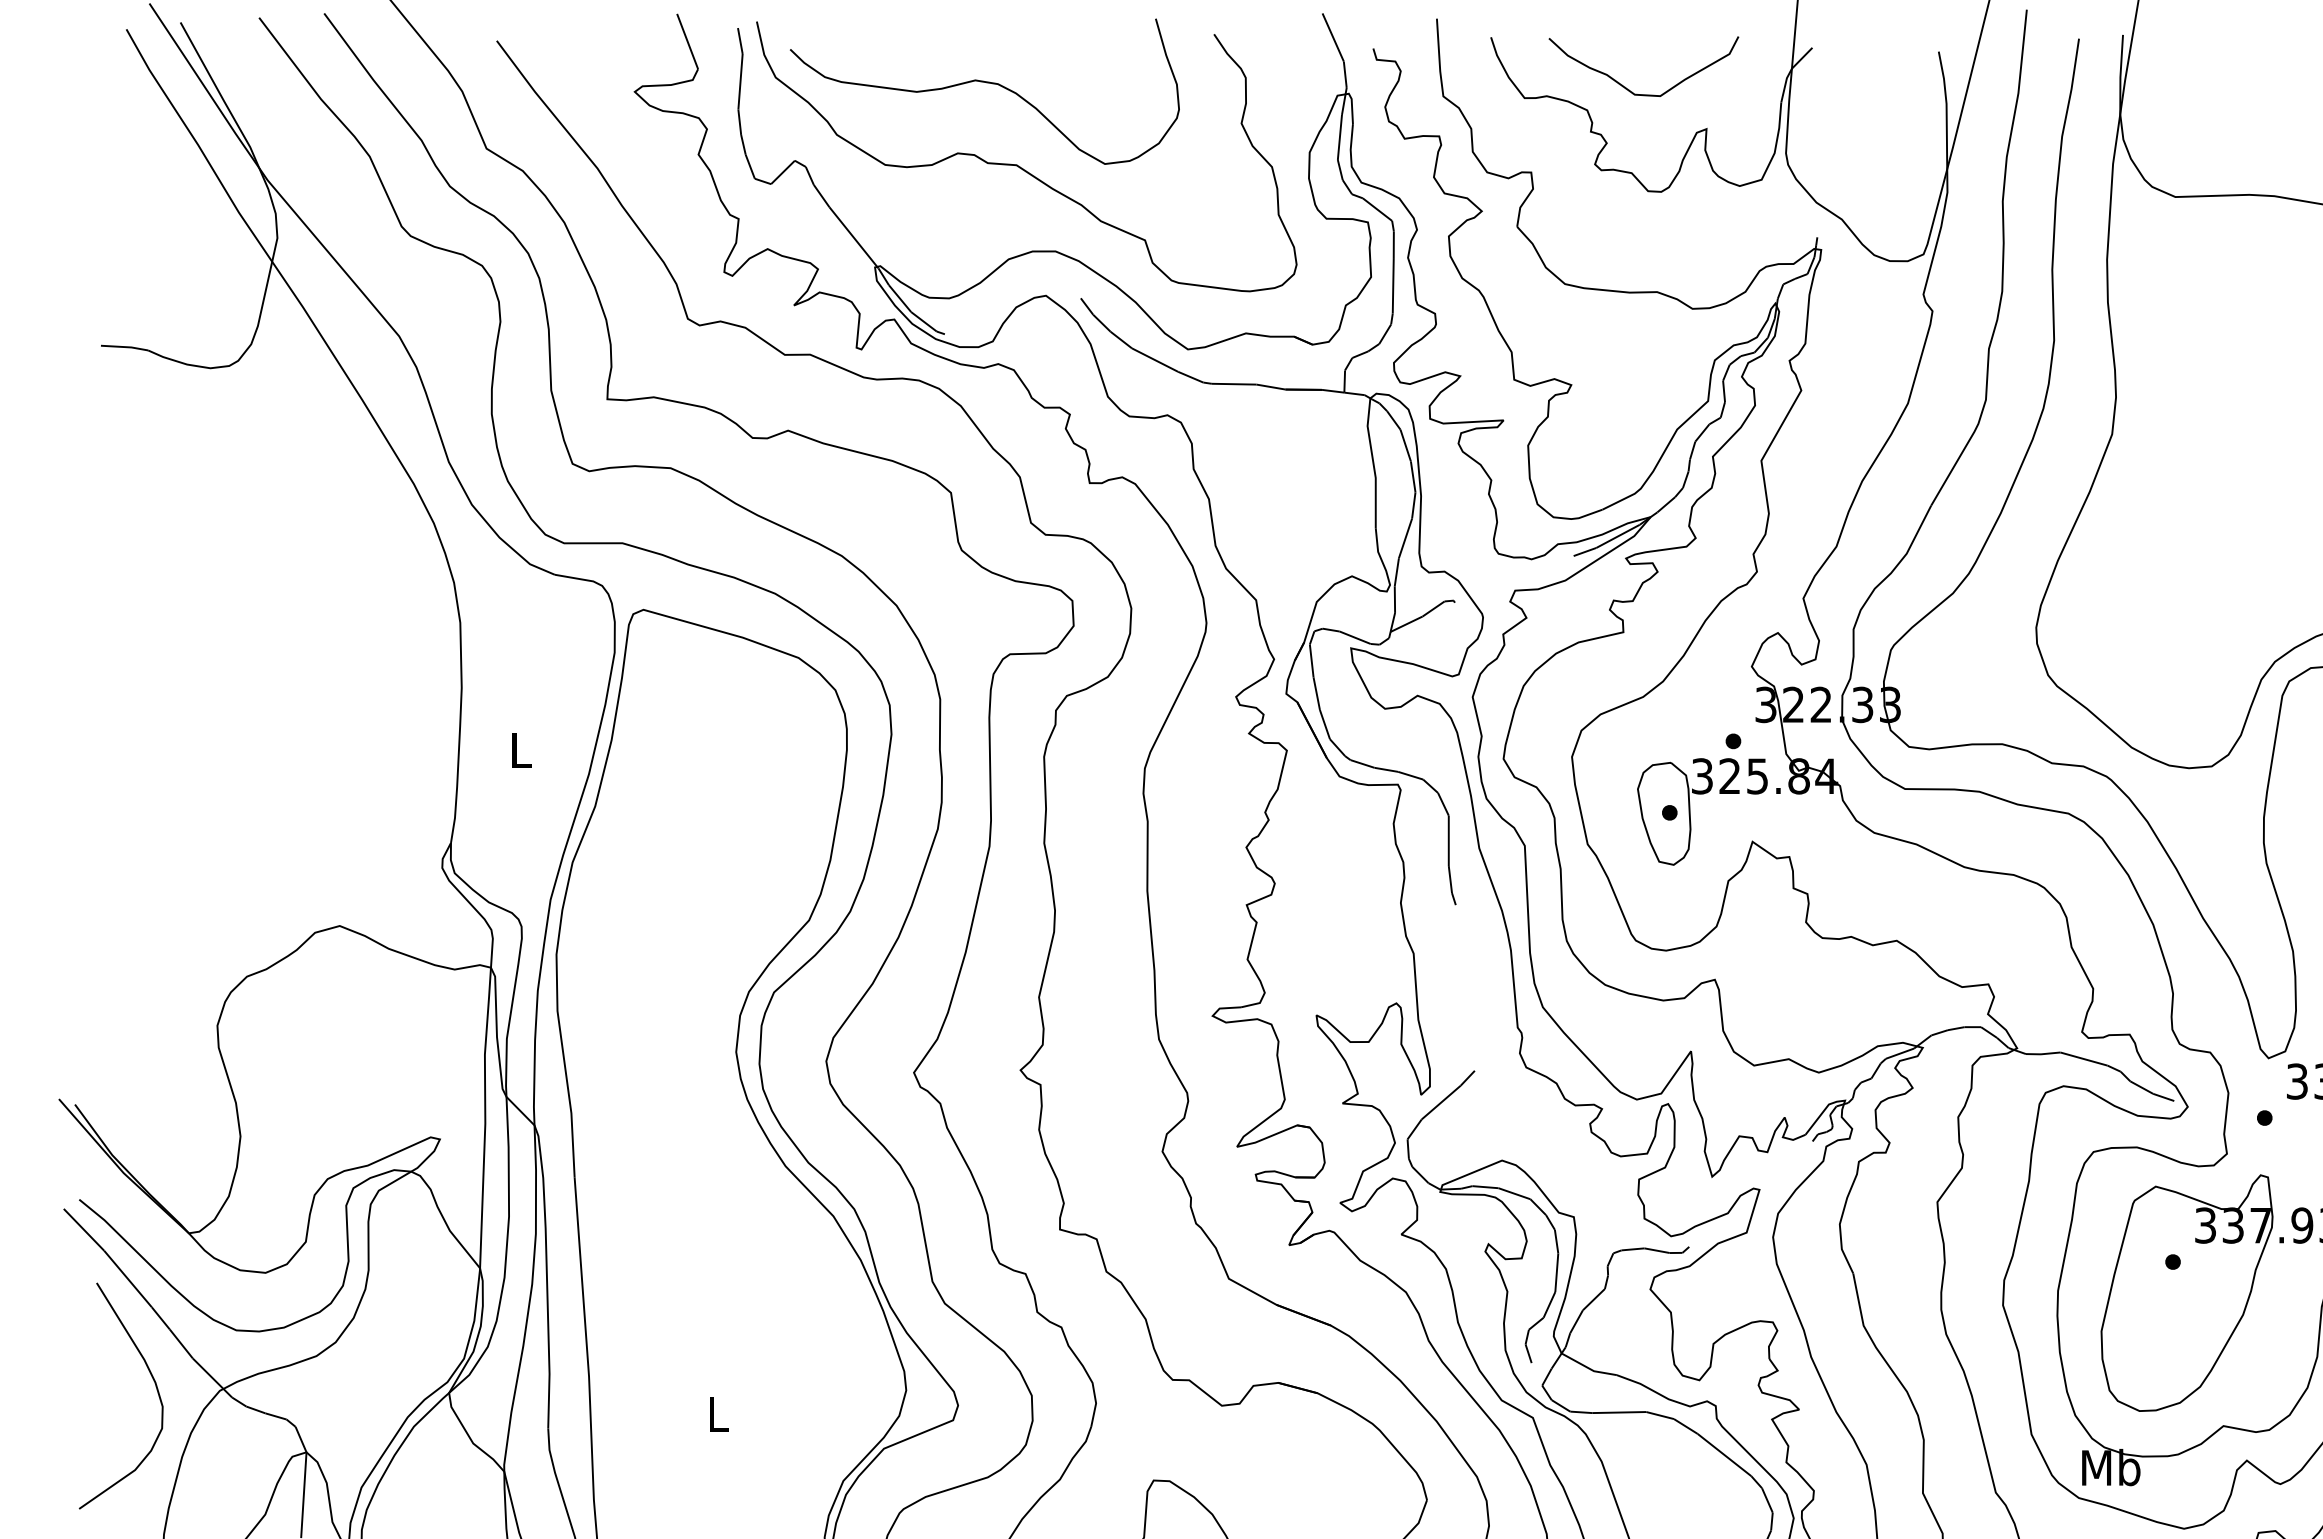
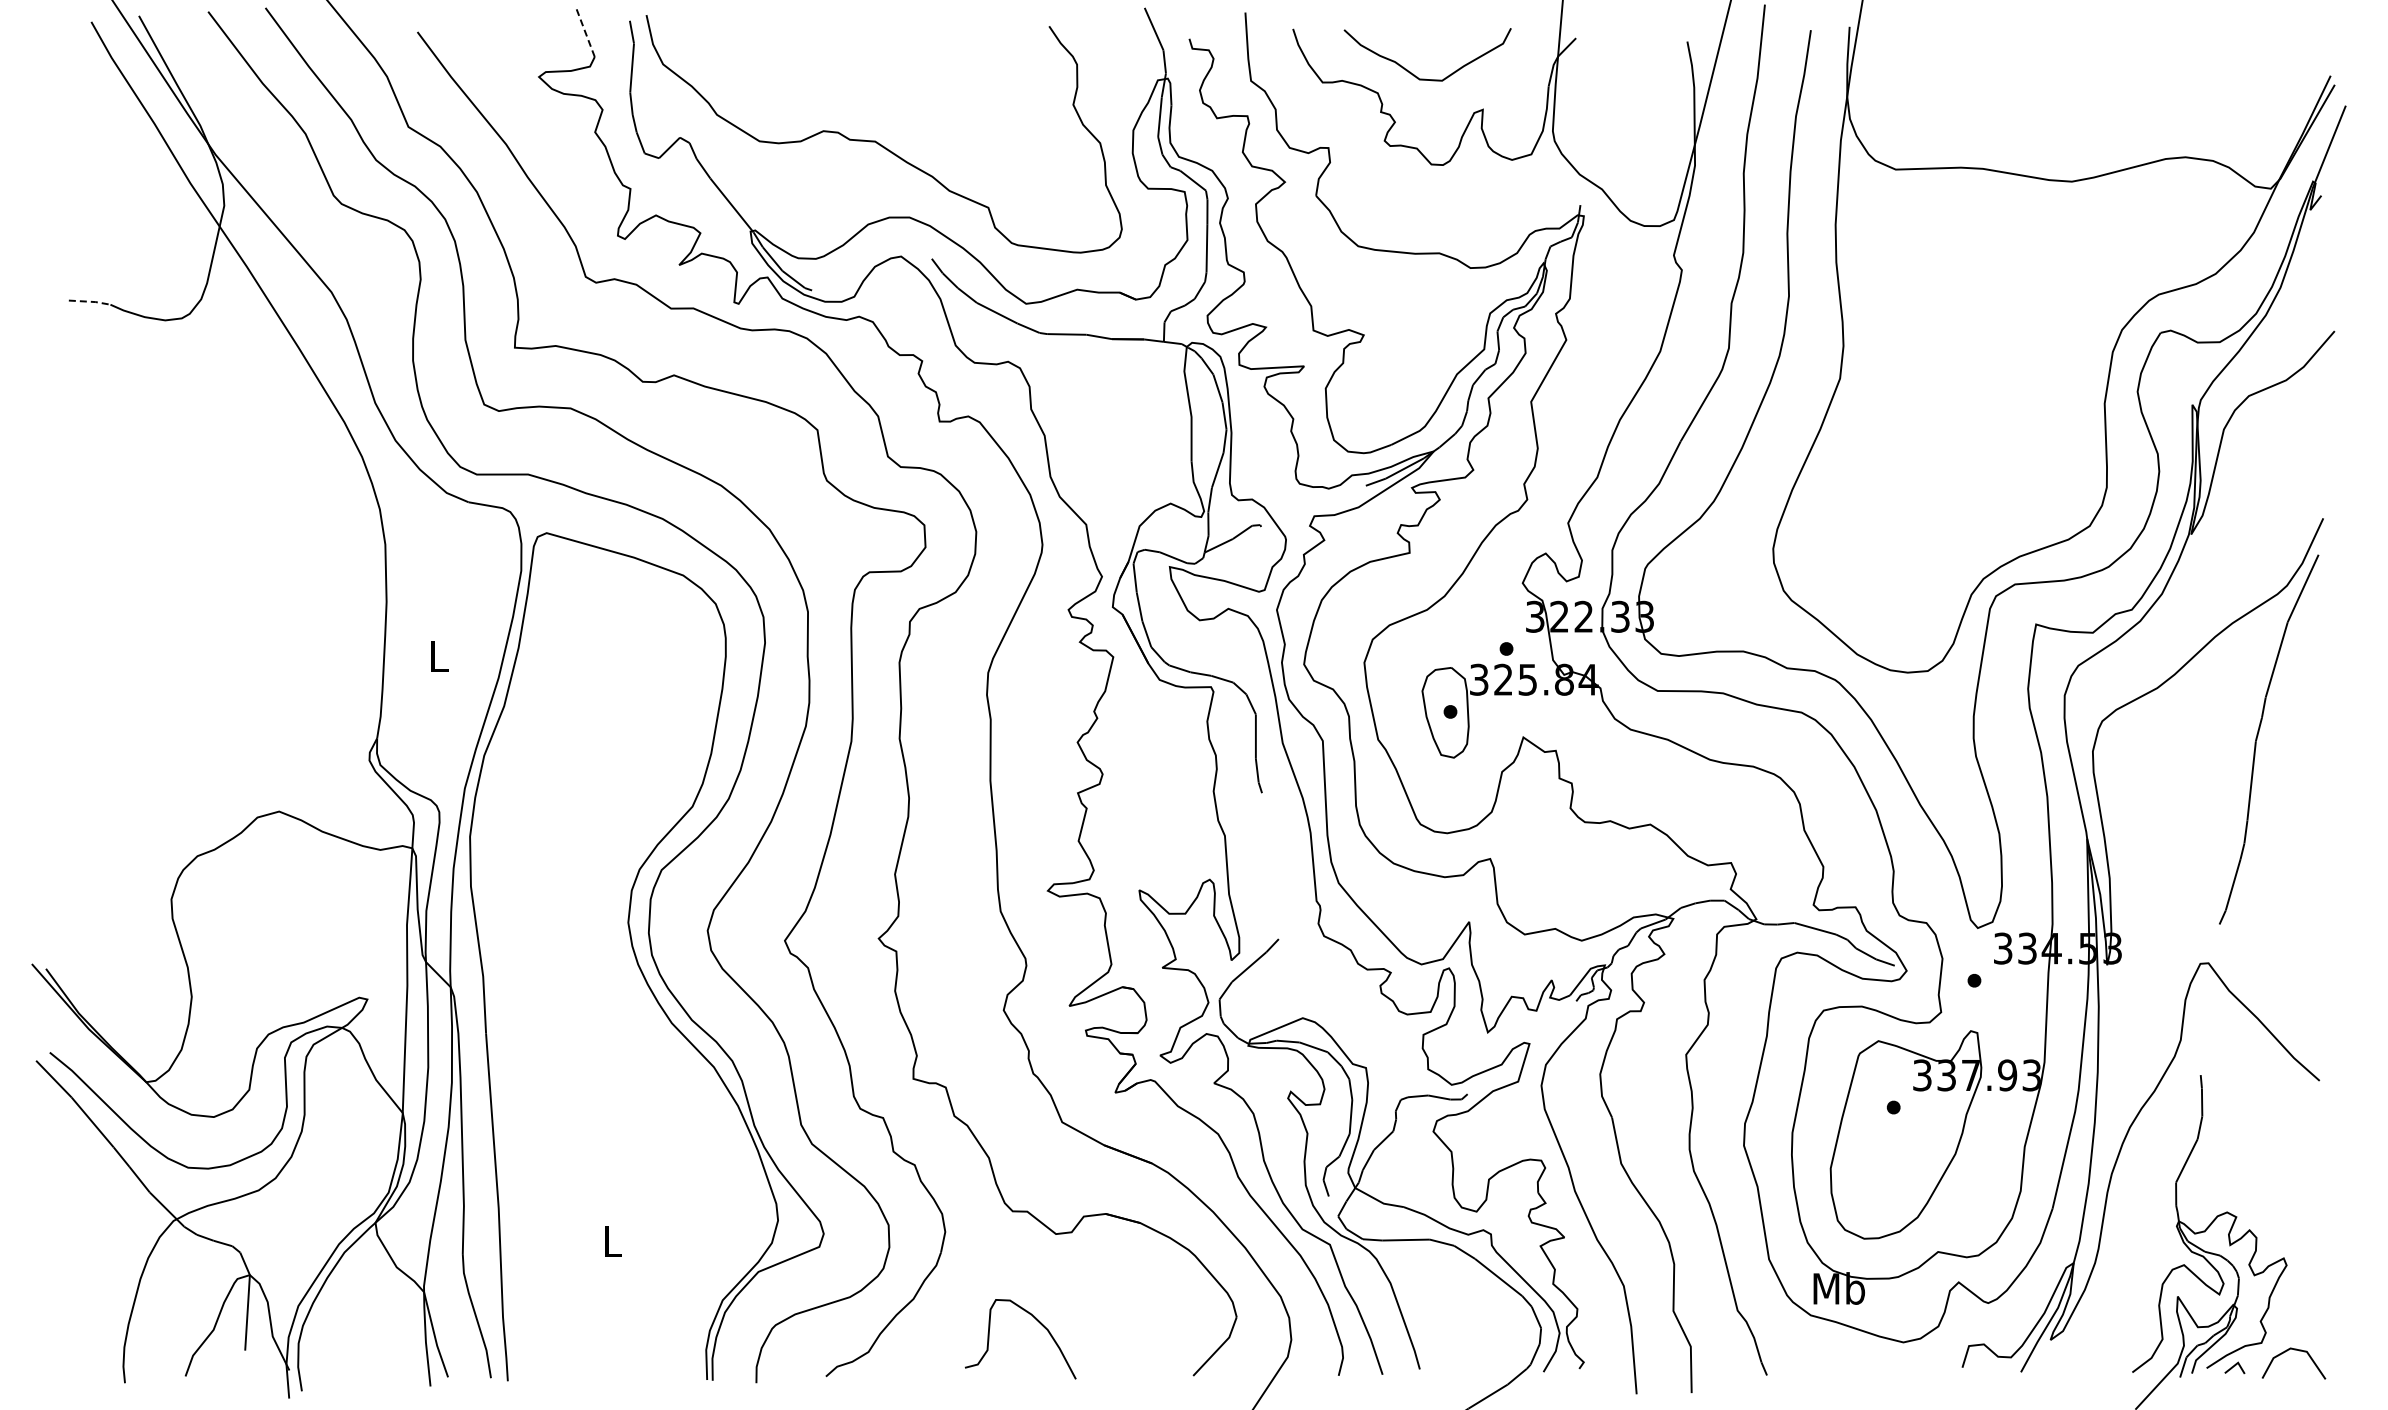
line: (687, 41) -> (585, 32), solid -> dashed
curve: (985, 83) -> (847, 69), removed
line: (125, 346) -> (90, 301), solid -> dashed
curve: (152, 1380) -> (114, 1211), removed

